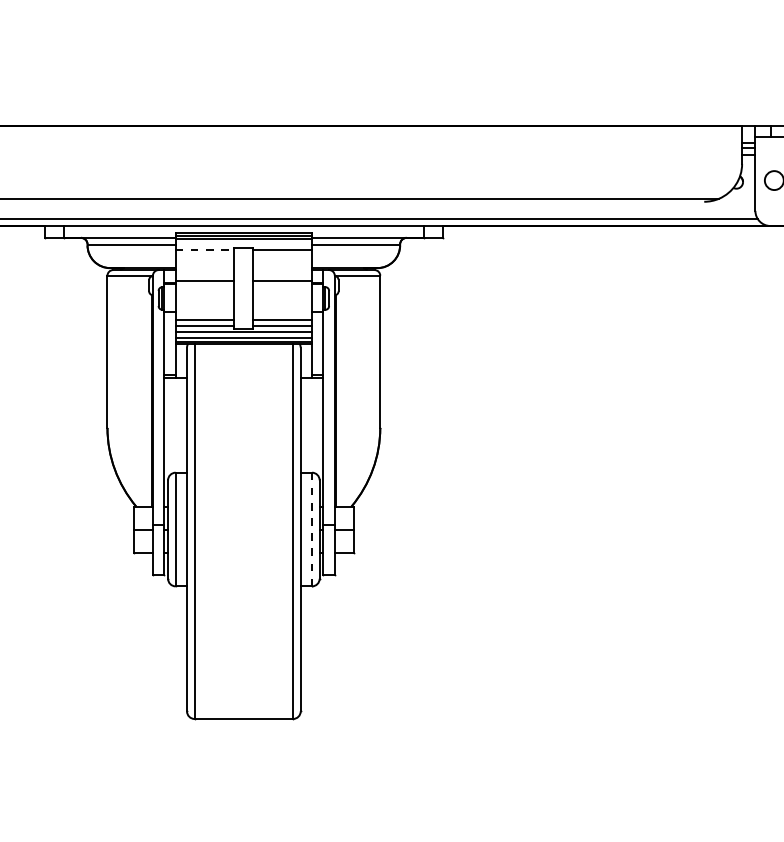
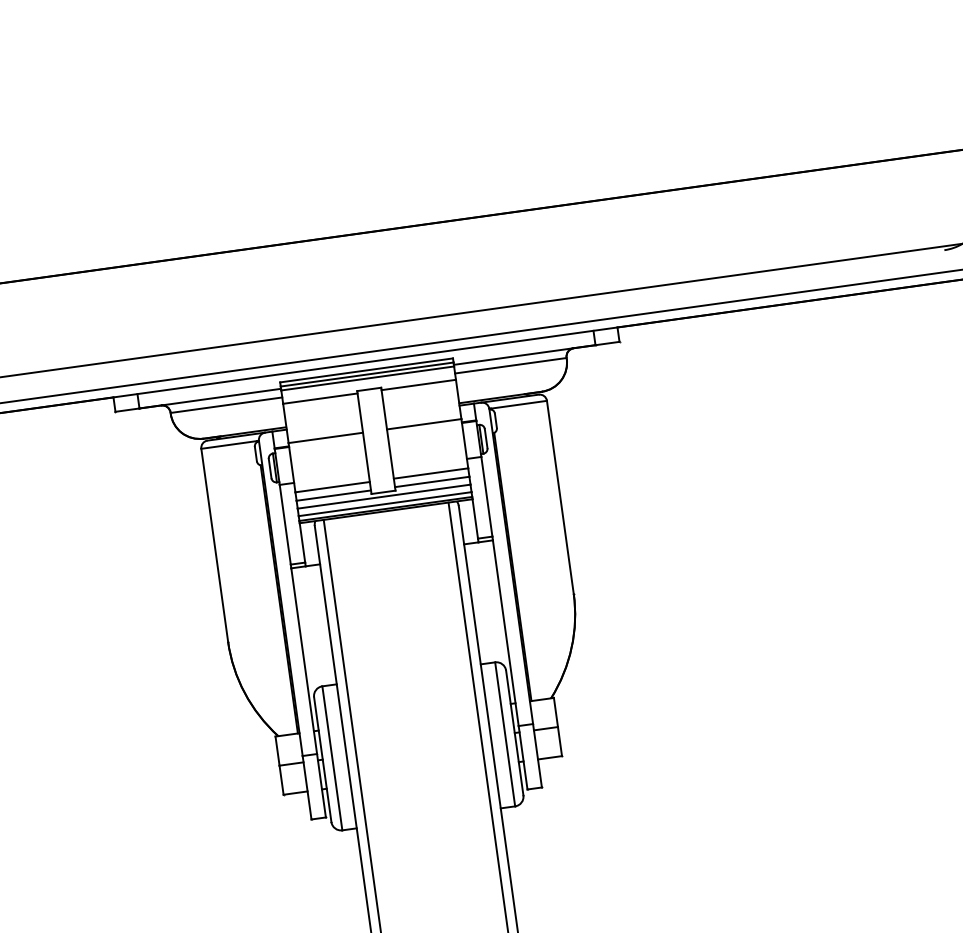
line: (205, 249) -> (320, 398), dashed -> solid
line: (312, 529) -> (505, 734), dashed -> solid

